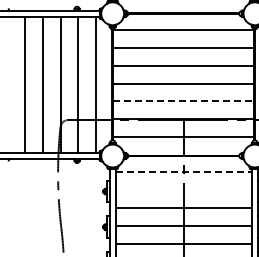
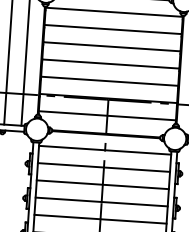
line: (183, 101) -> (109, 81), dashed -> solid
line: (184, 172) -> (105, 150), dashed -> solid
line: (183, 190) -> (103, 167), added

